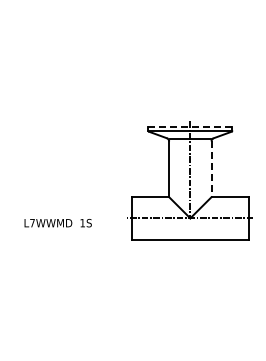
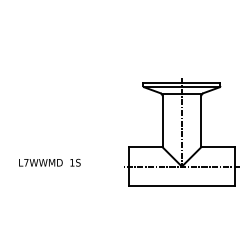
line: (189, 126) -> (181, 82), dashed -> solid
line: (211, 169) -> (201, 121), dashed -> solid
text: (57, 223) -> (49, 163), moved

